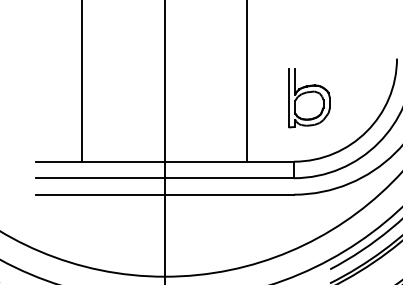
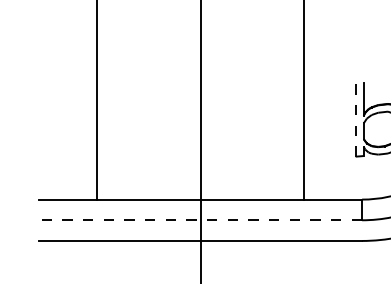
line: (288, 97) -> (355, 119), solid -> dashed
line: (164, 178) -> (199, 220), solid -> dashed

